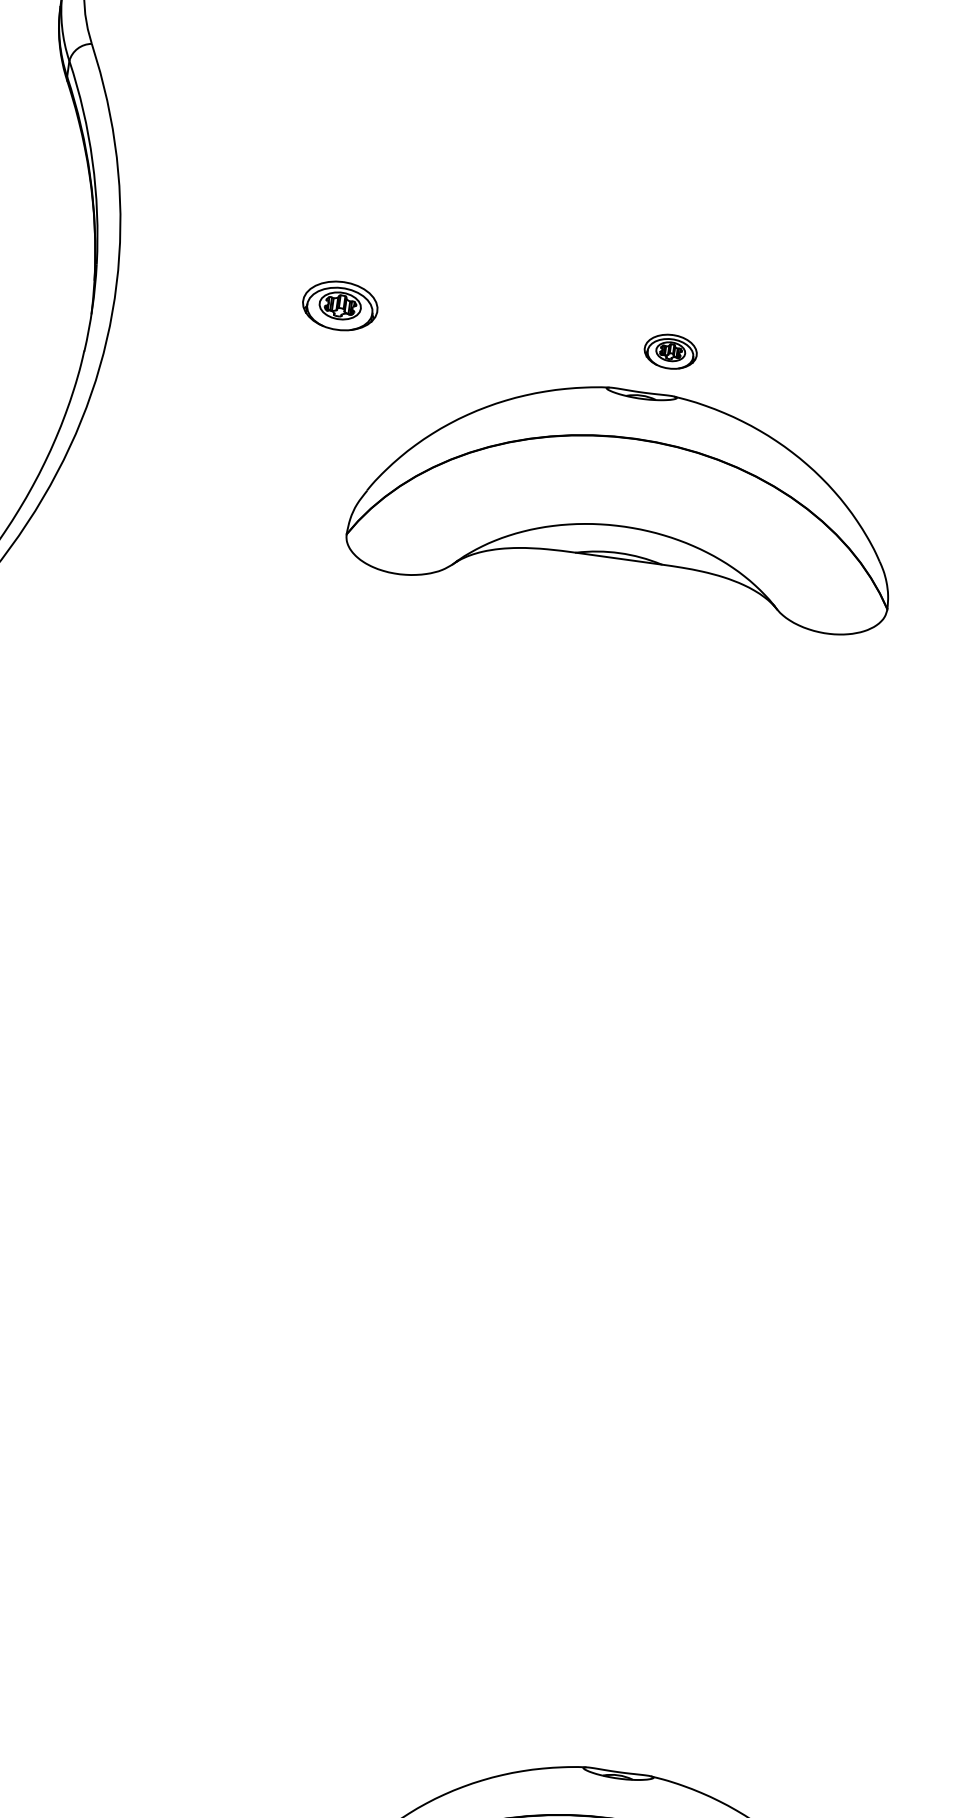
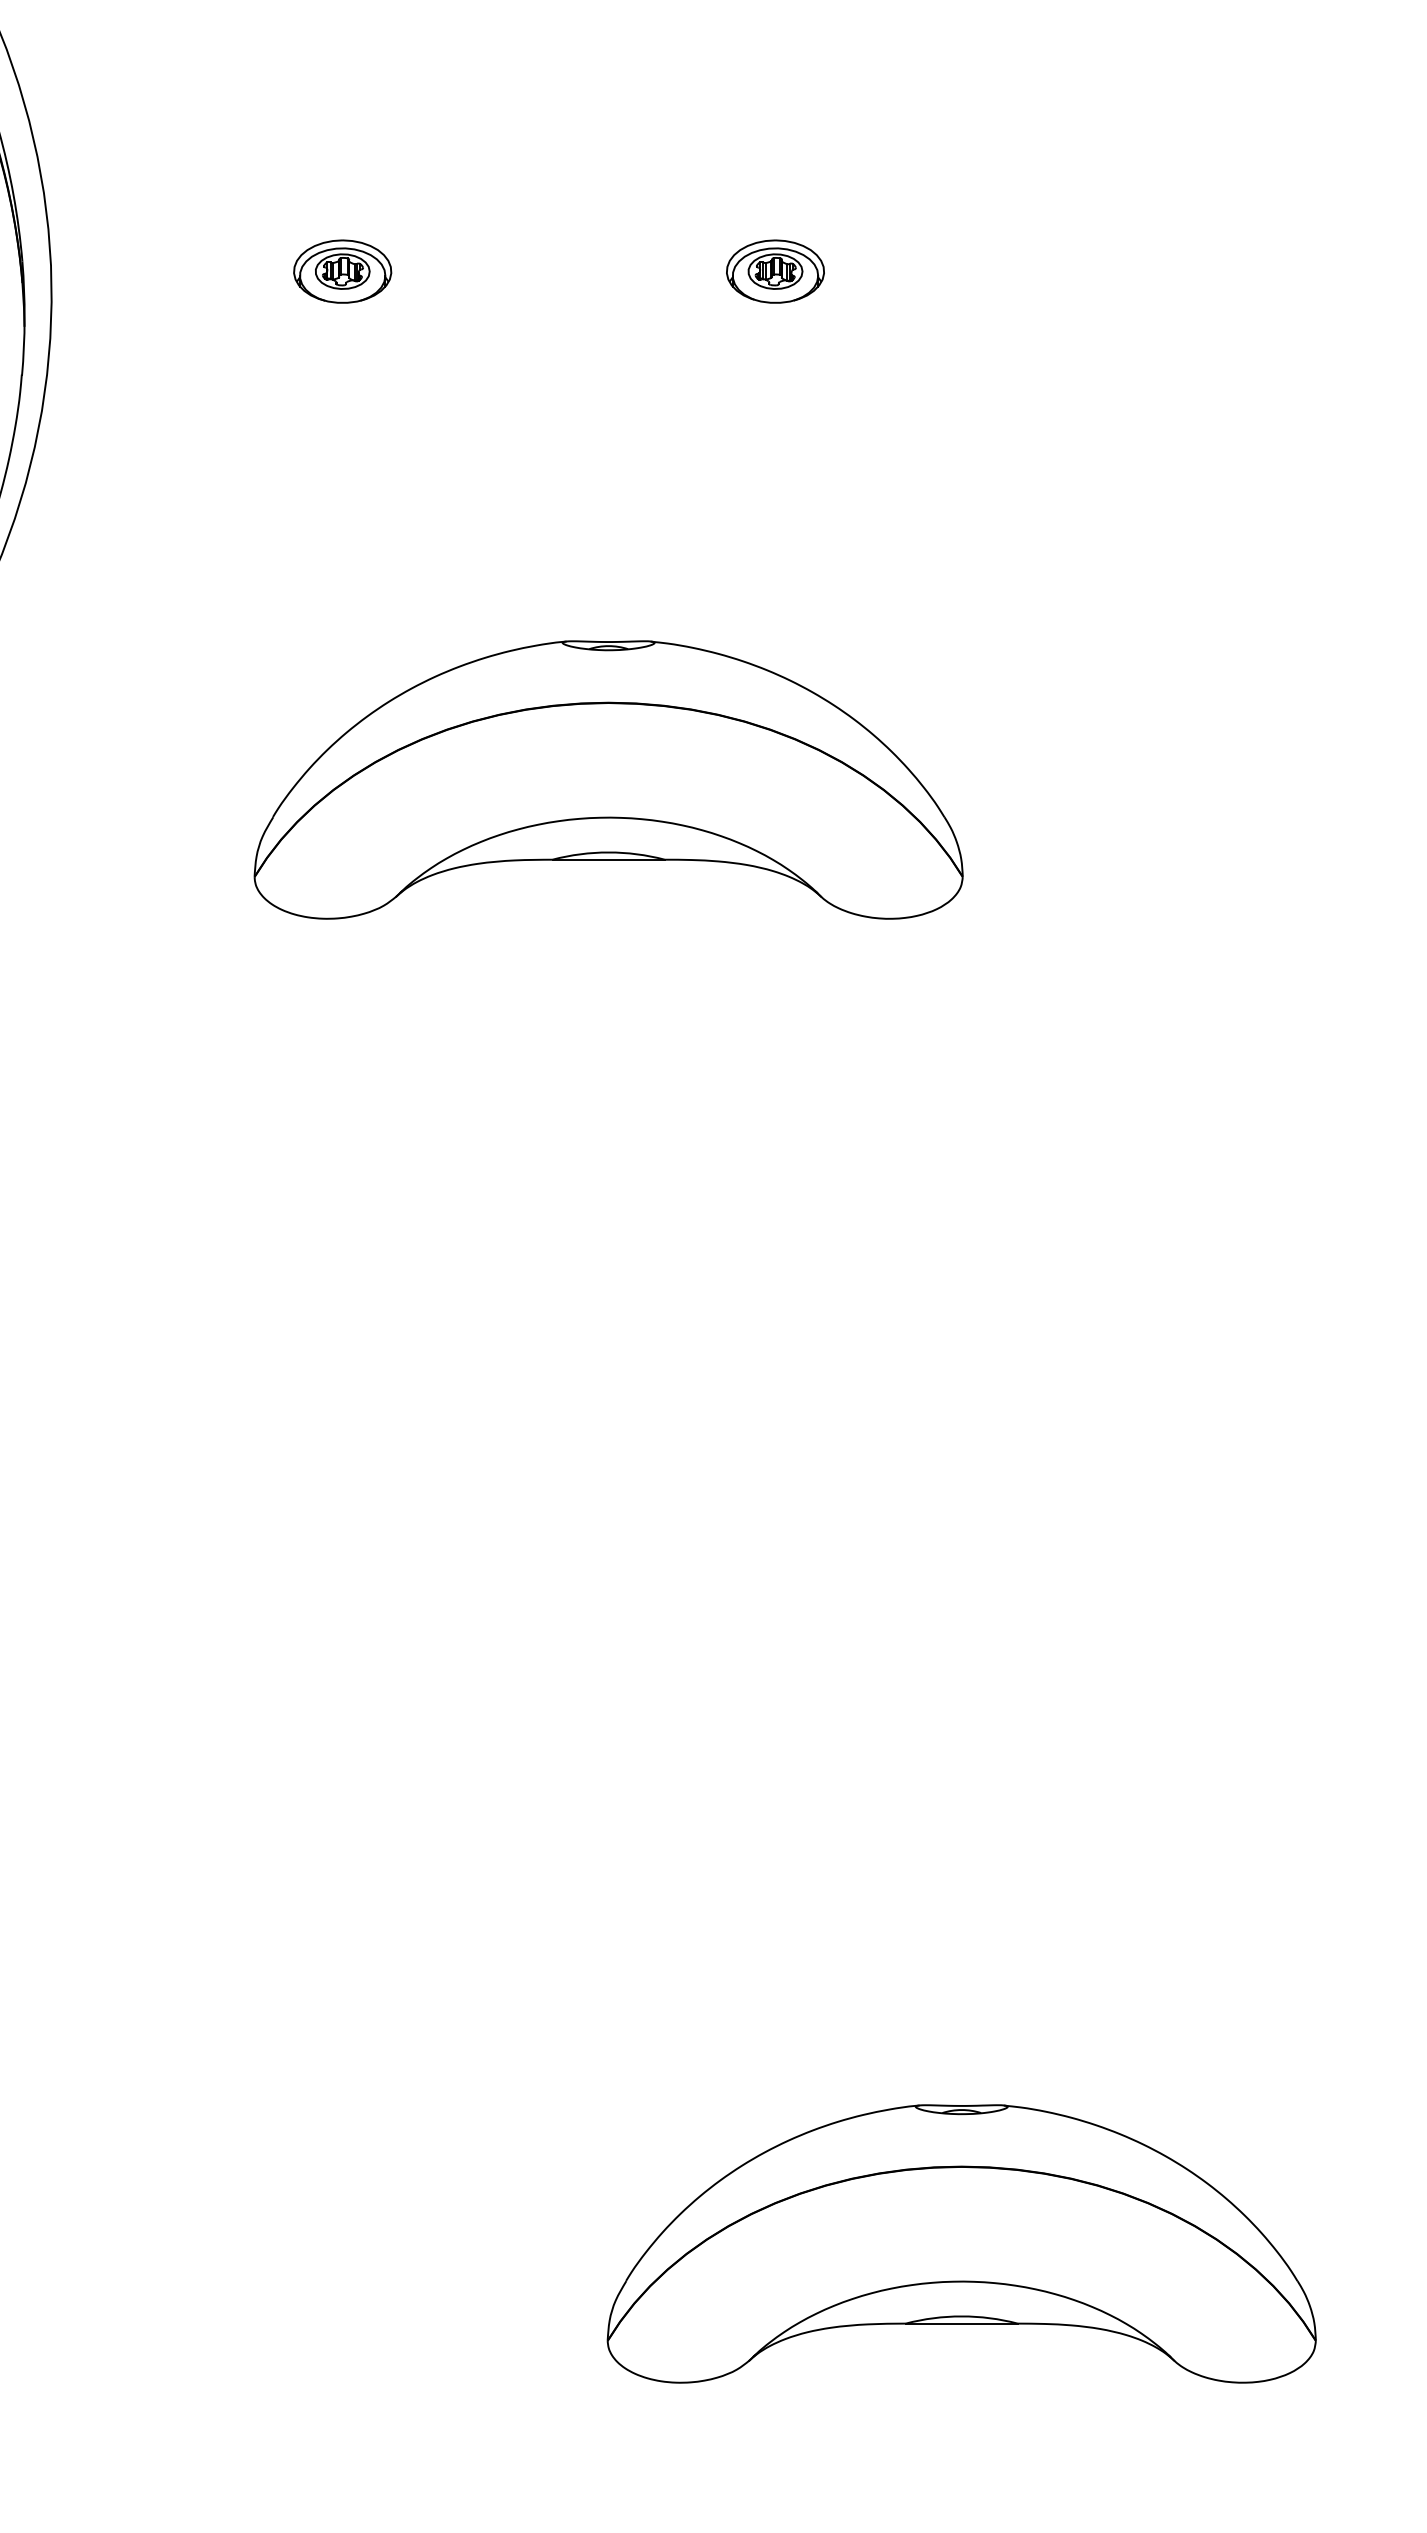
part: (670, 351) -> (775, 271), size x1.43
part: (627, 497) -> (608, 779), moved

